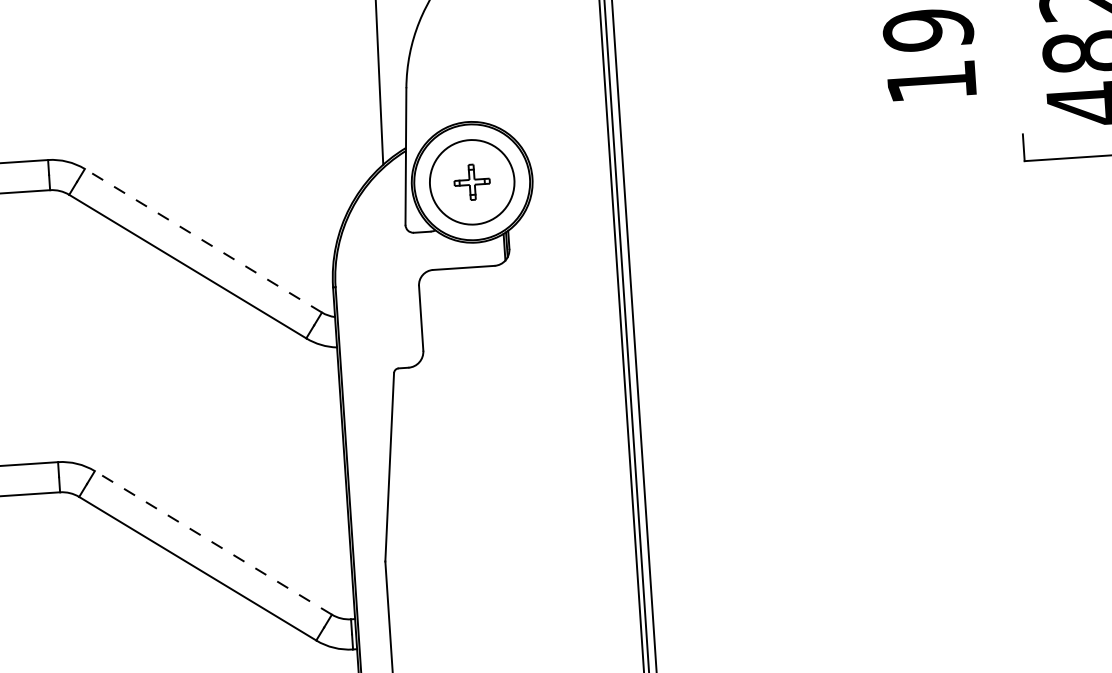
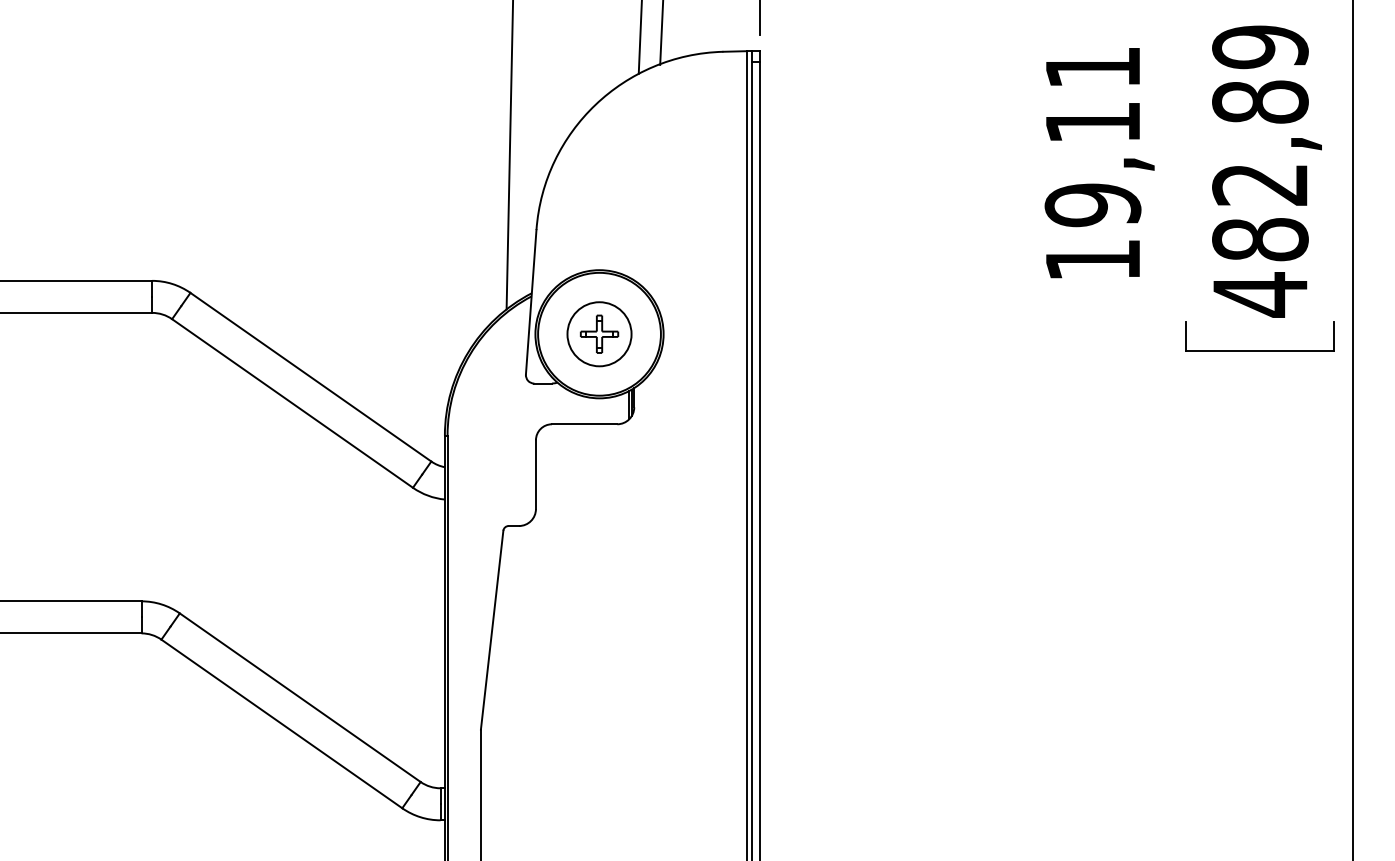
circle: (472, 182) -> (599, 334), size x0.71
line: (202, 240) -> (310, 376), dashed -> solid
line: (213, 542) -> (300, 697), dashed -> solid

